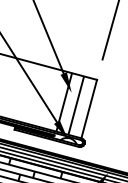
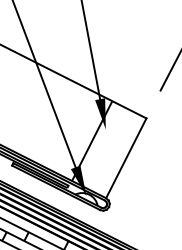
line: (76, 105) -> (108, 149), removed

